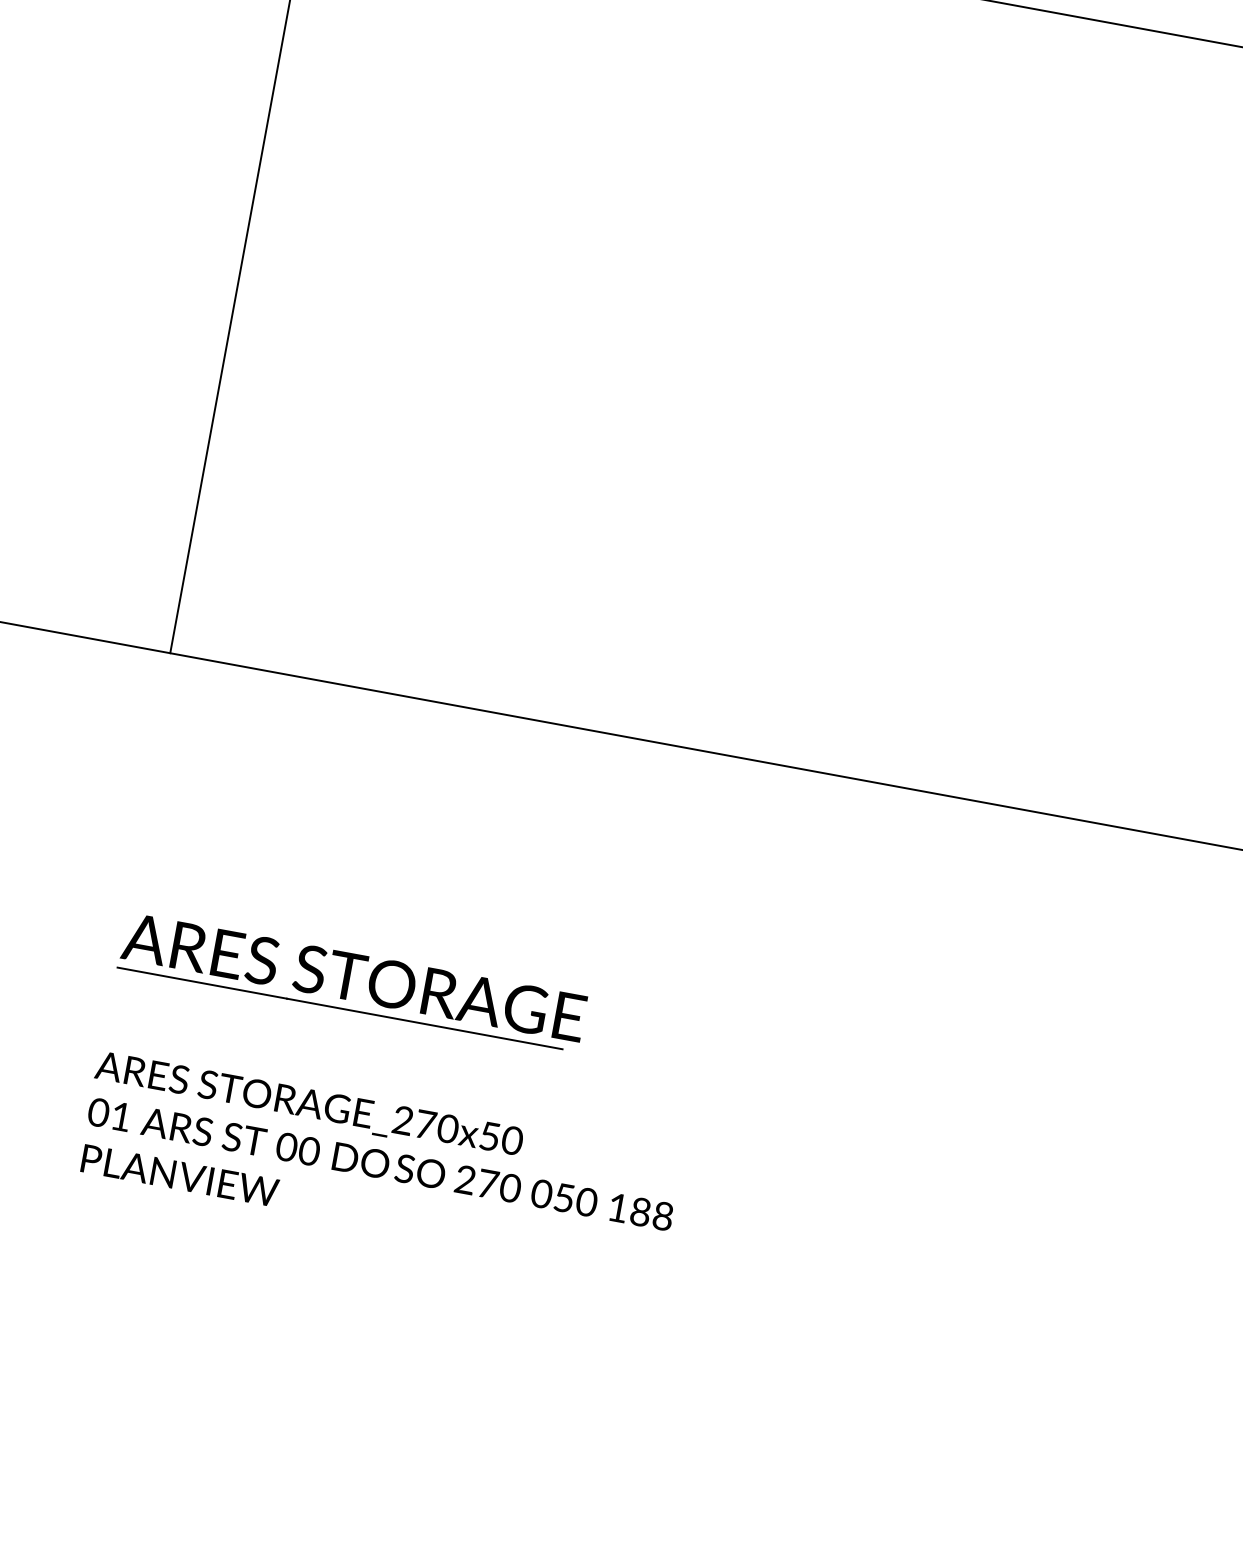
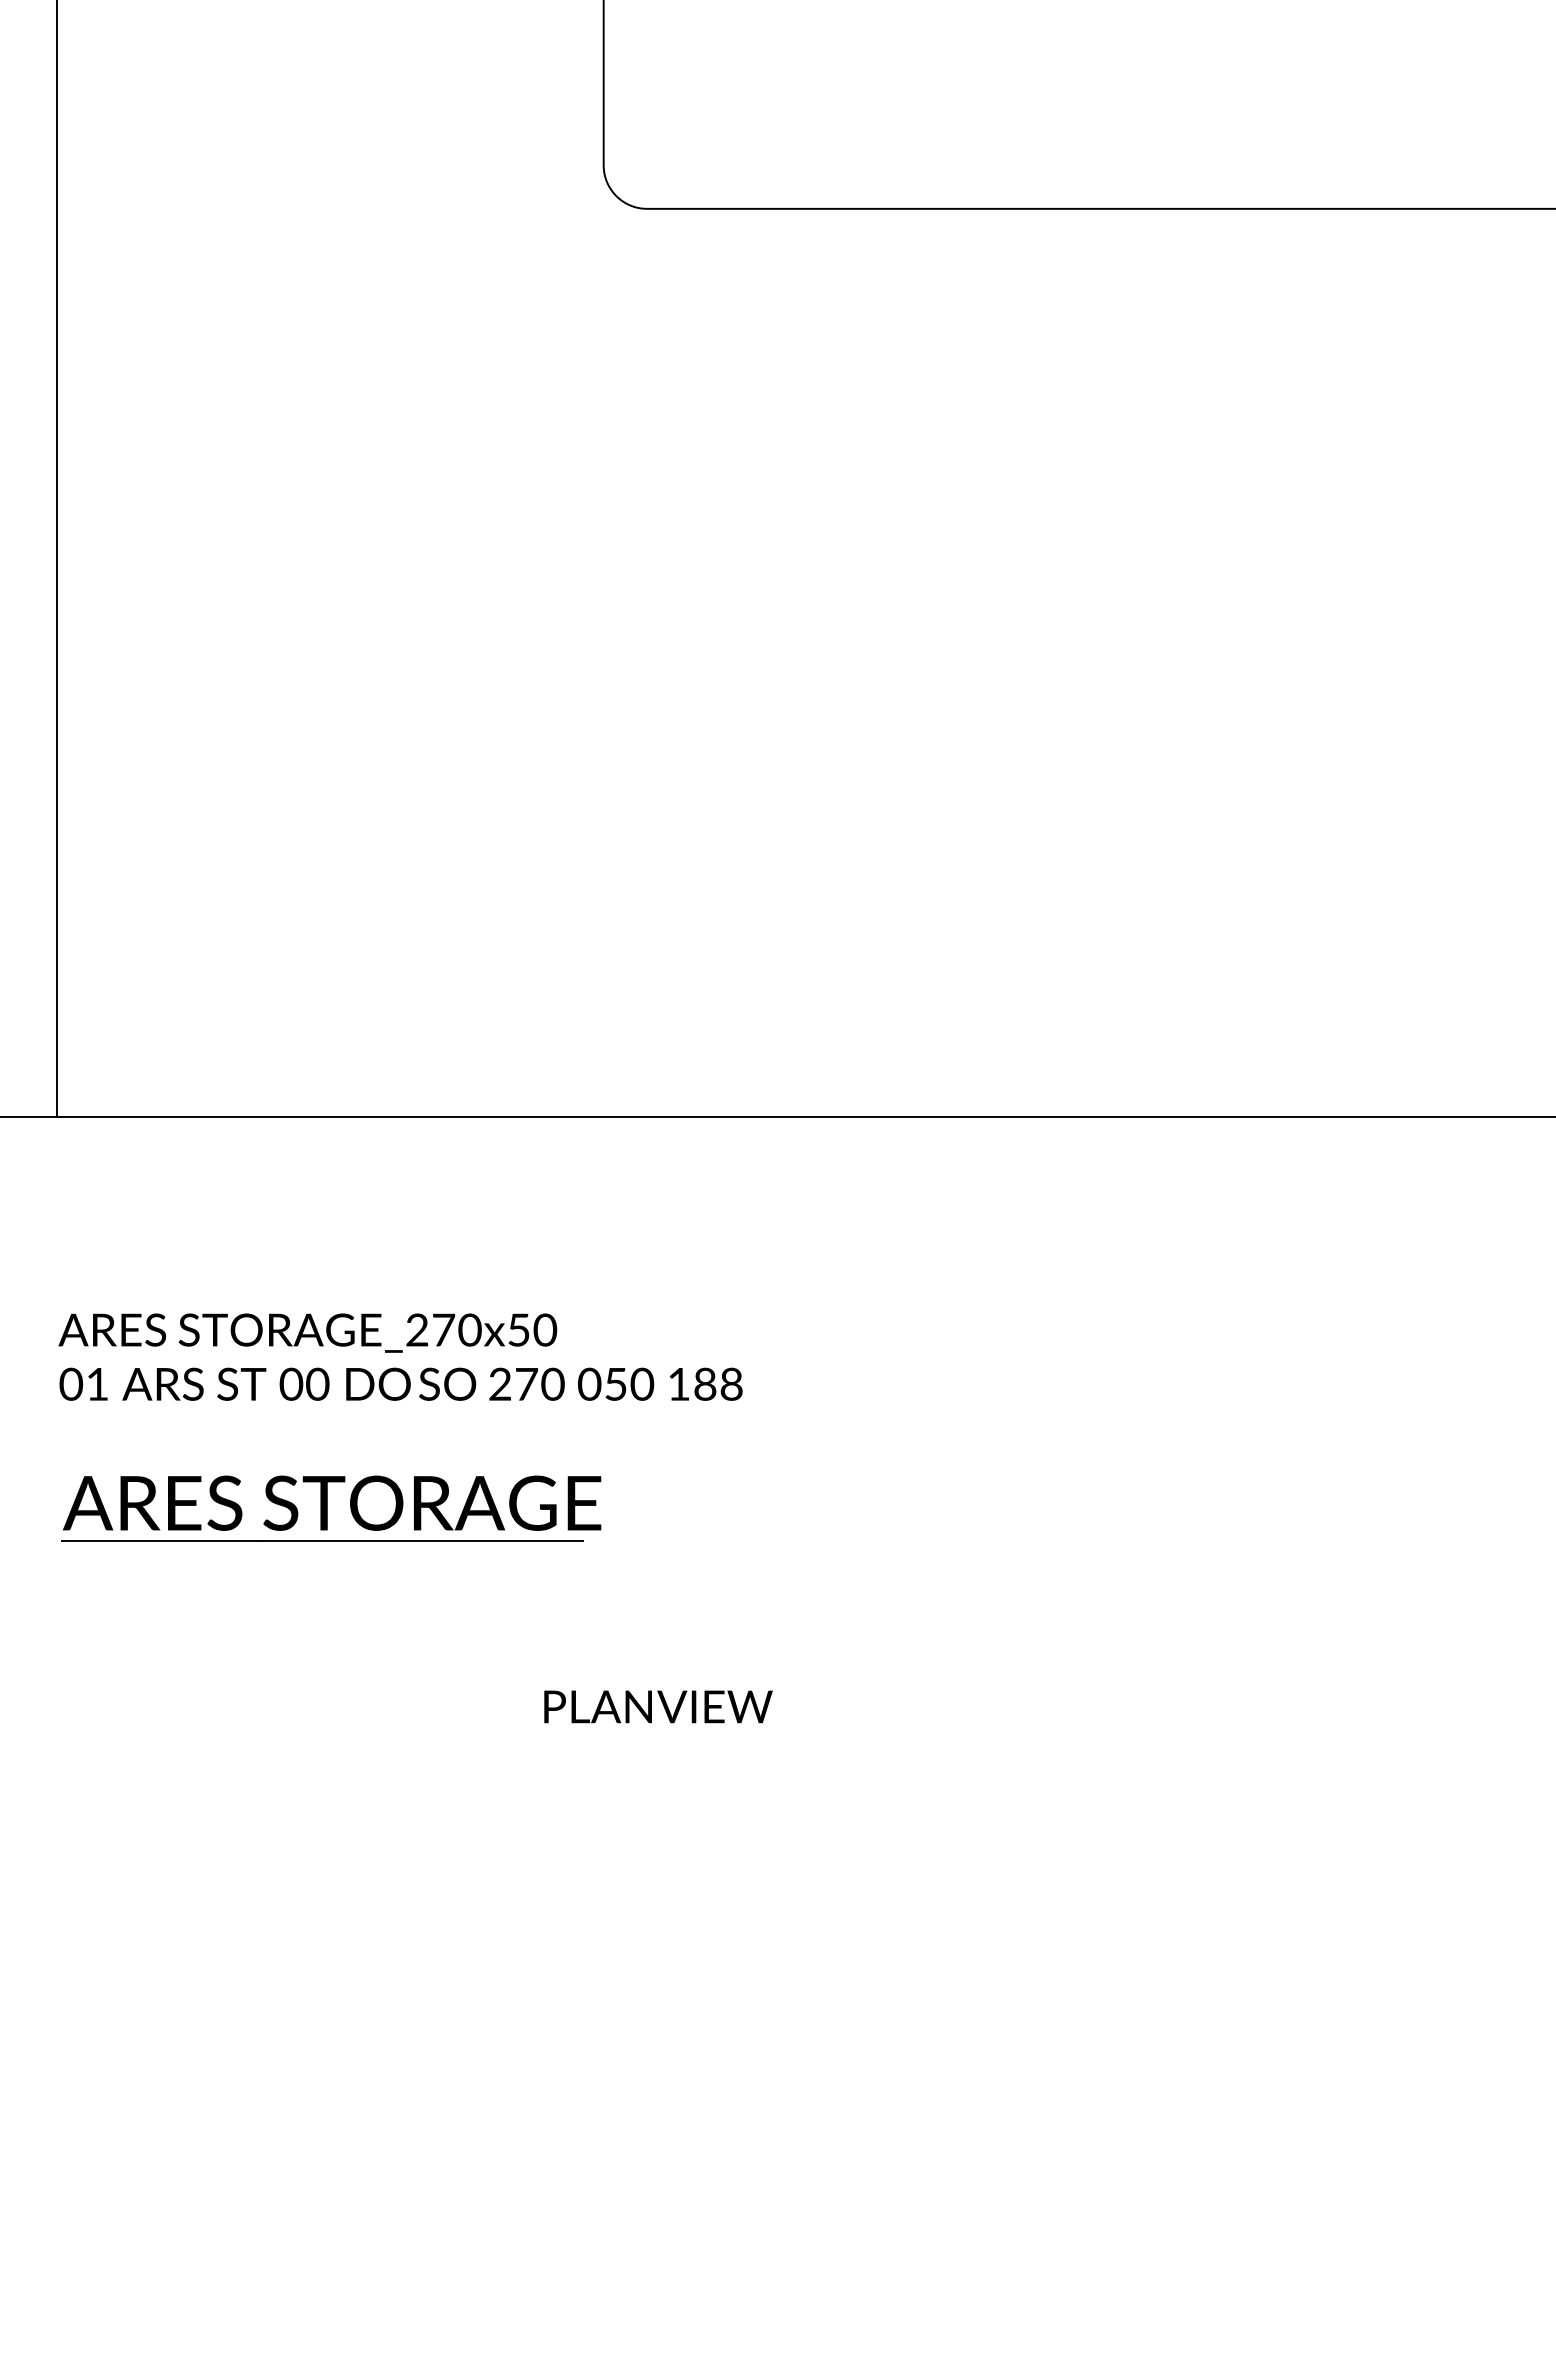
part: (352, 981) -> (331, 1508), moved
text: (384, 1140) -> (400, 1356), moved
text: (180, 1175) -> (658, 1706), moved

